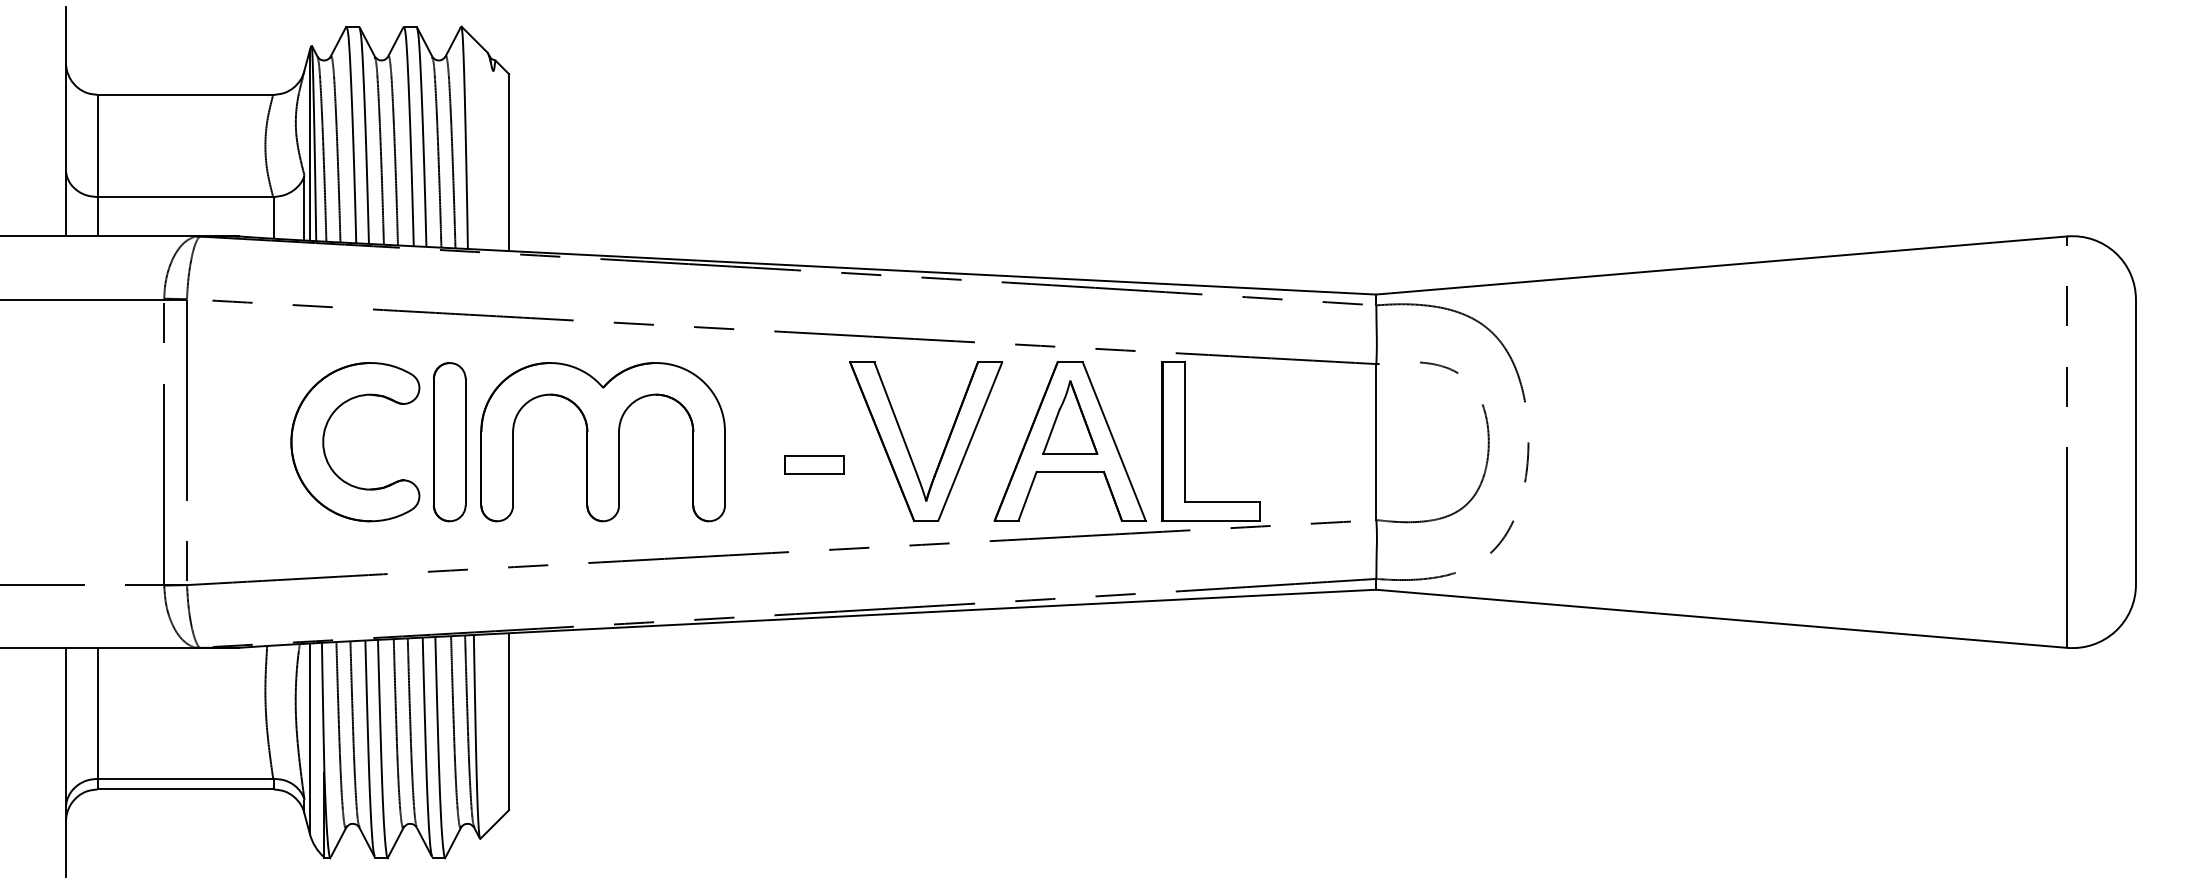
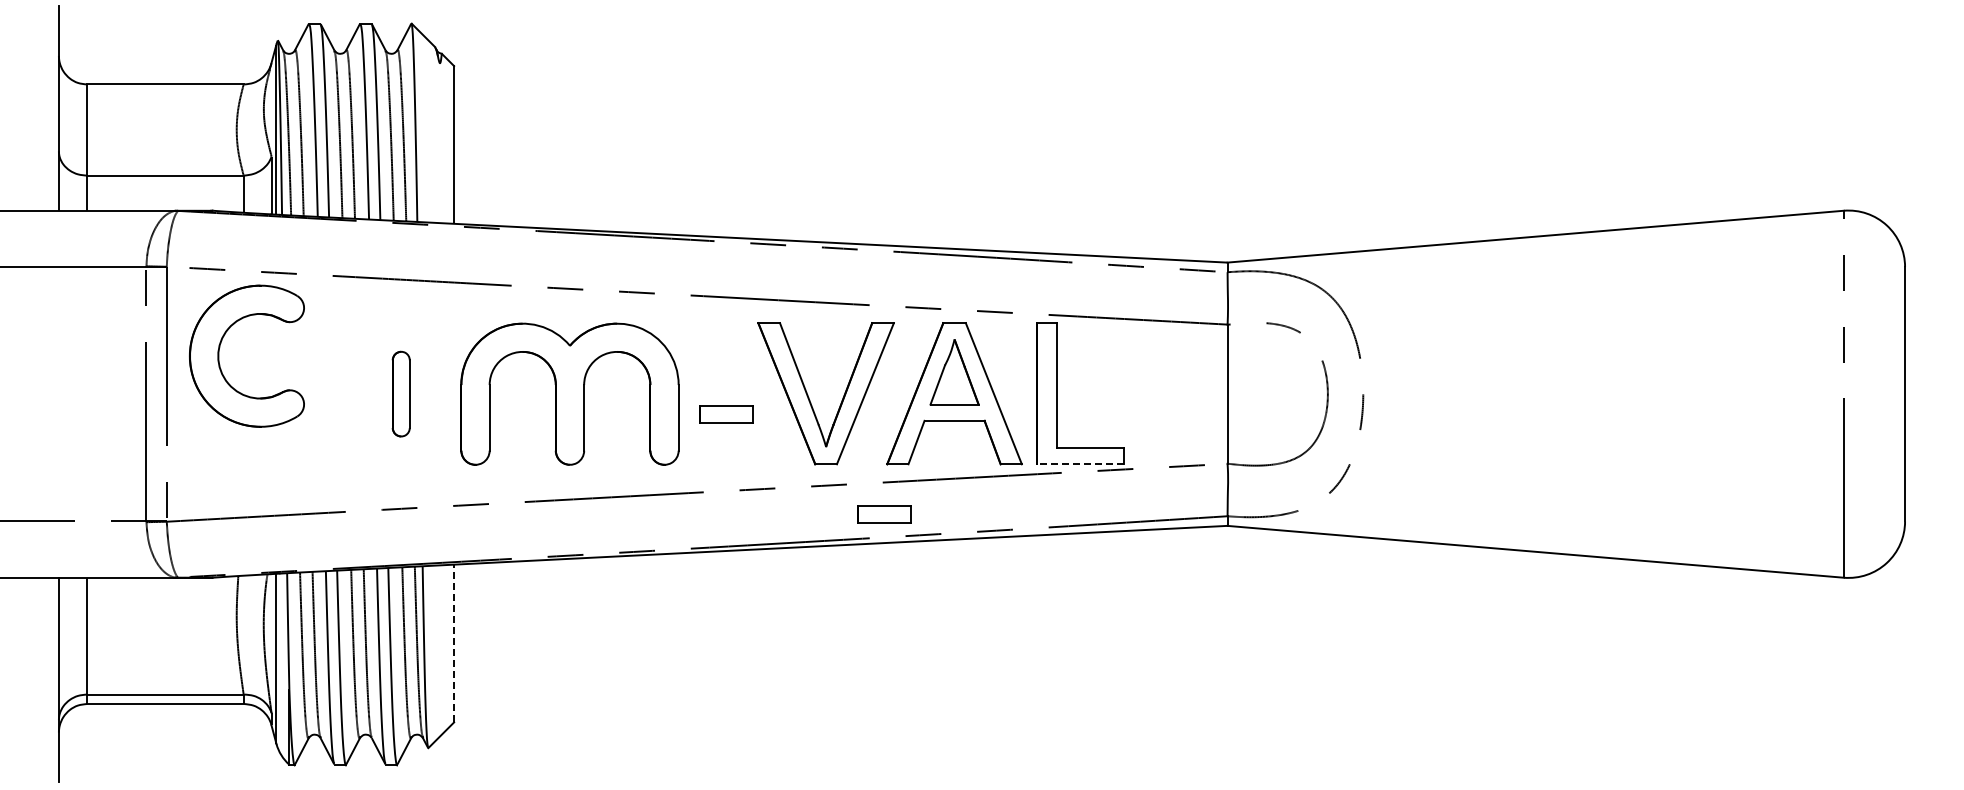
part: (324, 441) -> (219, 355), moved
part: (450, 441) -> (401, 393), size x0.6
part: (602, 441) -> (569, 393), moved
line: (1210, 520) -> (1079, 464), solid -> dashed
part: (991, 576) -> (884, 514), added
line: (509, 721) -> (454, 643), solid -> dashed

